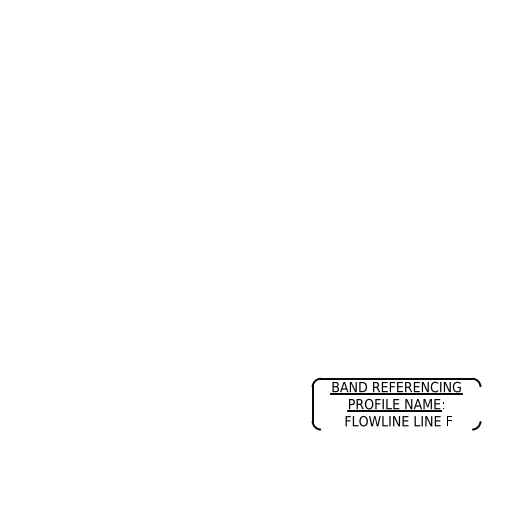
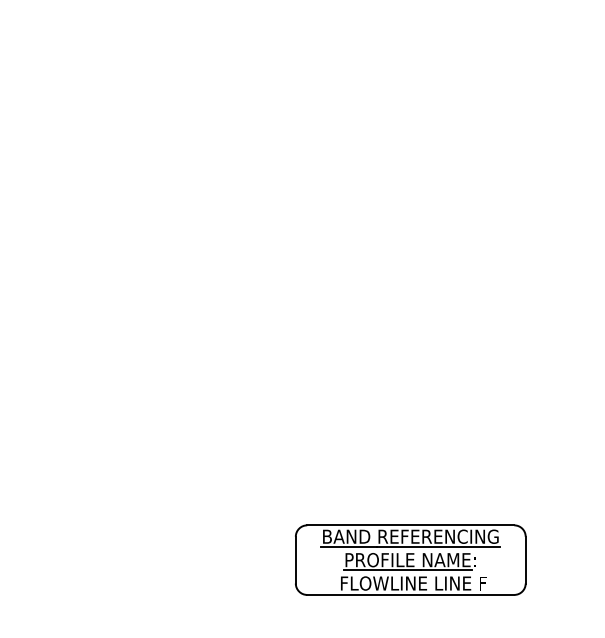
line: (480, 404) -> (525, 560), added
line: (396, 429) -> (410, 594), added

